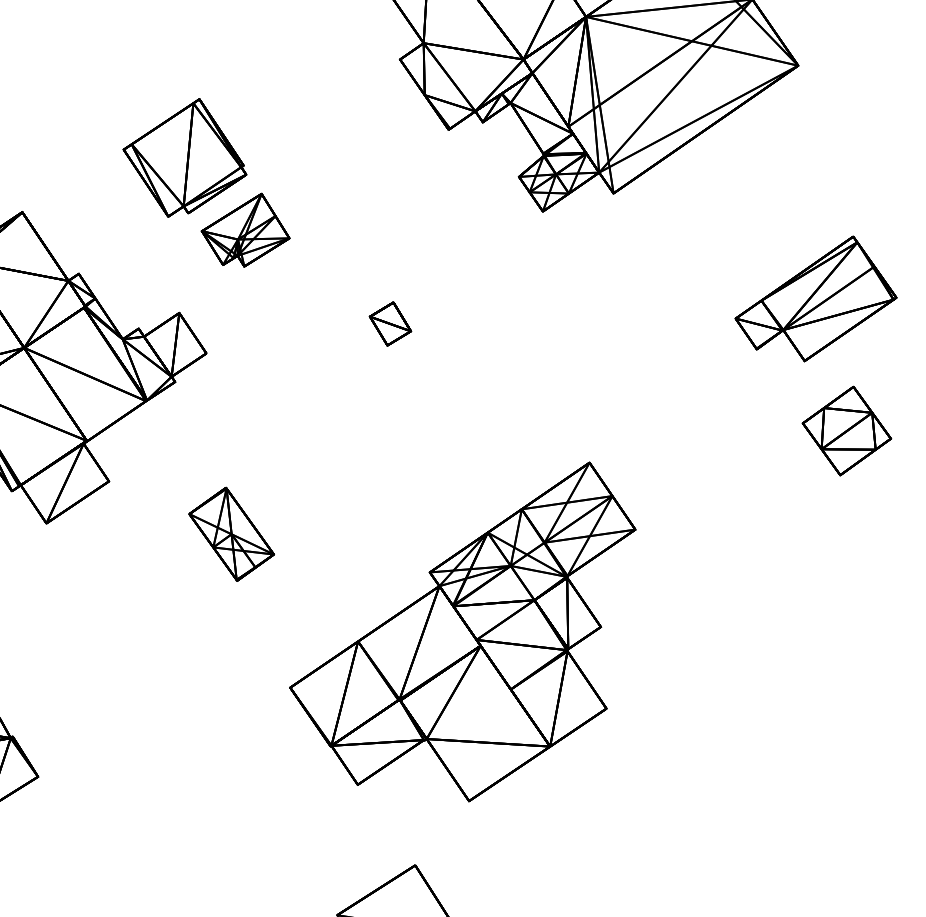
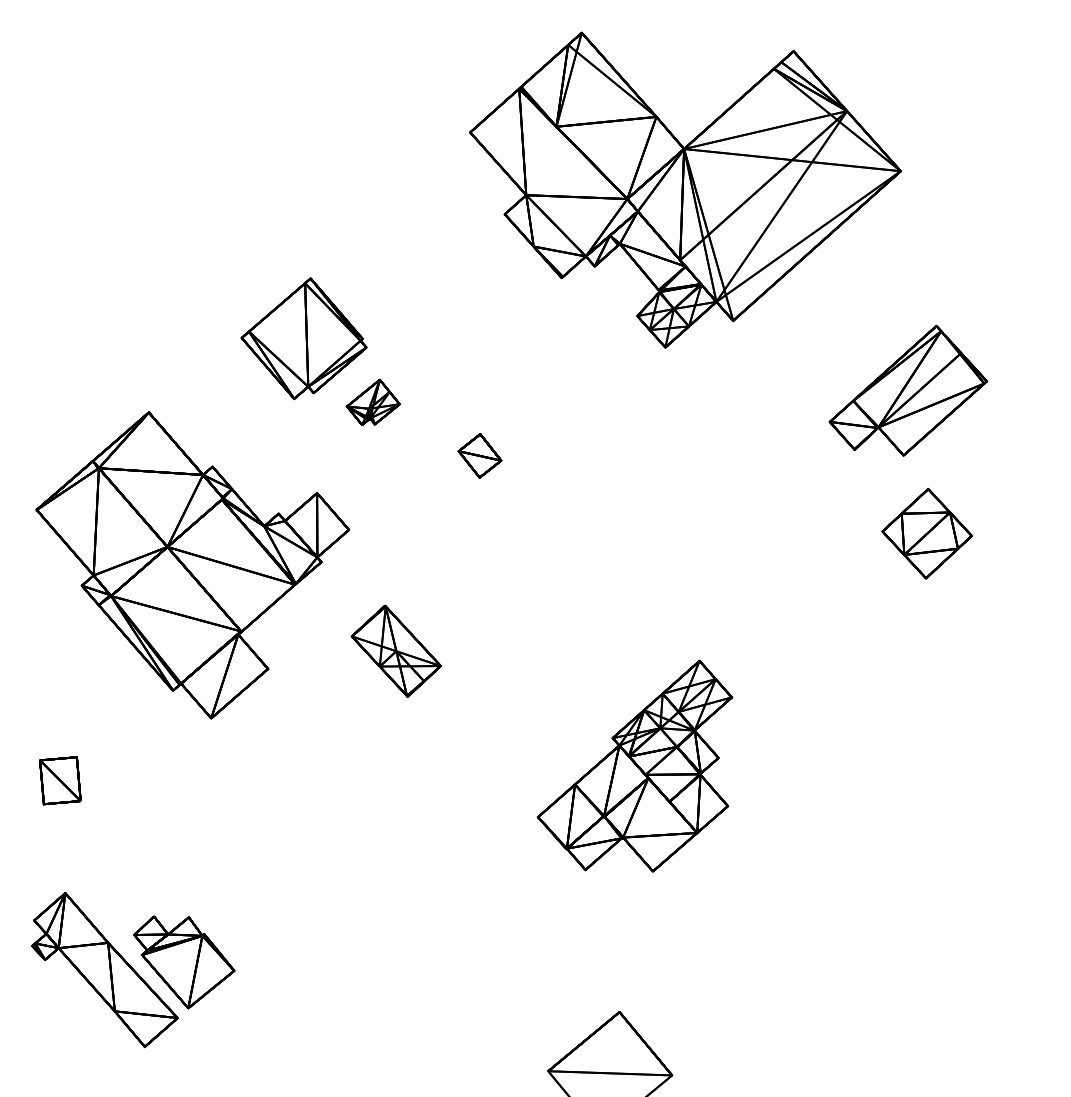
part: (246, 230) -> (373, 402), size x0.6
part: (816, 297) -> (907, 390), moved
part: (390, 323) -> (479, 455), moved
part: (846, 430) -> (926, 533), moved
part: (230, 533) -> (395, 650), moved
part: (460, 622) -> (634, 765), size x0.6

